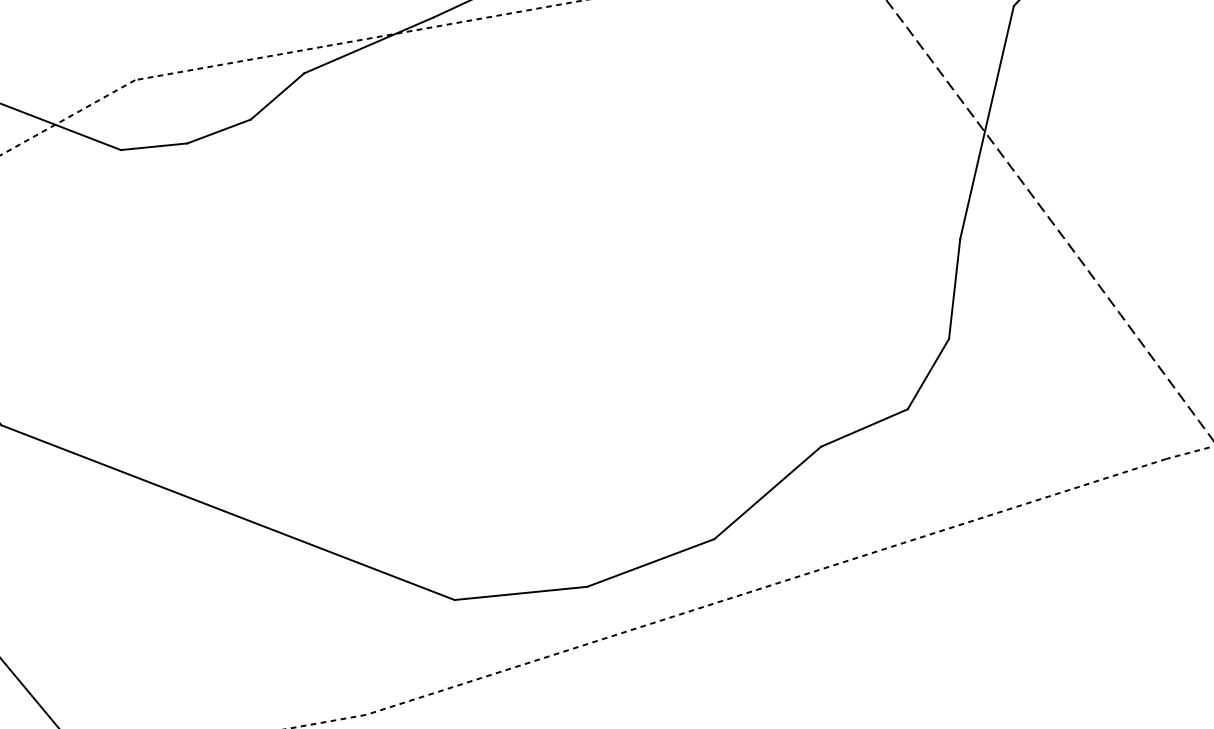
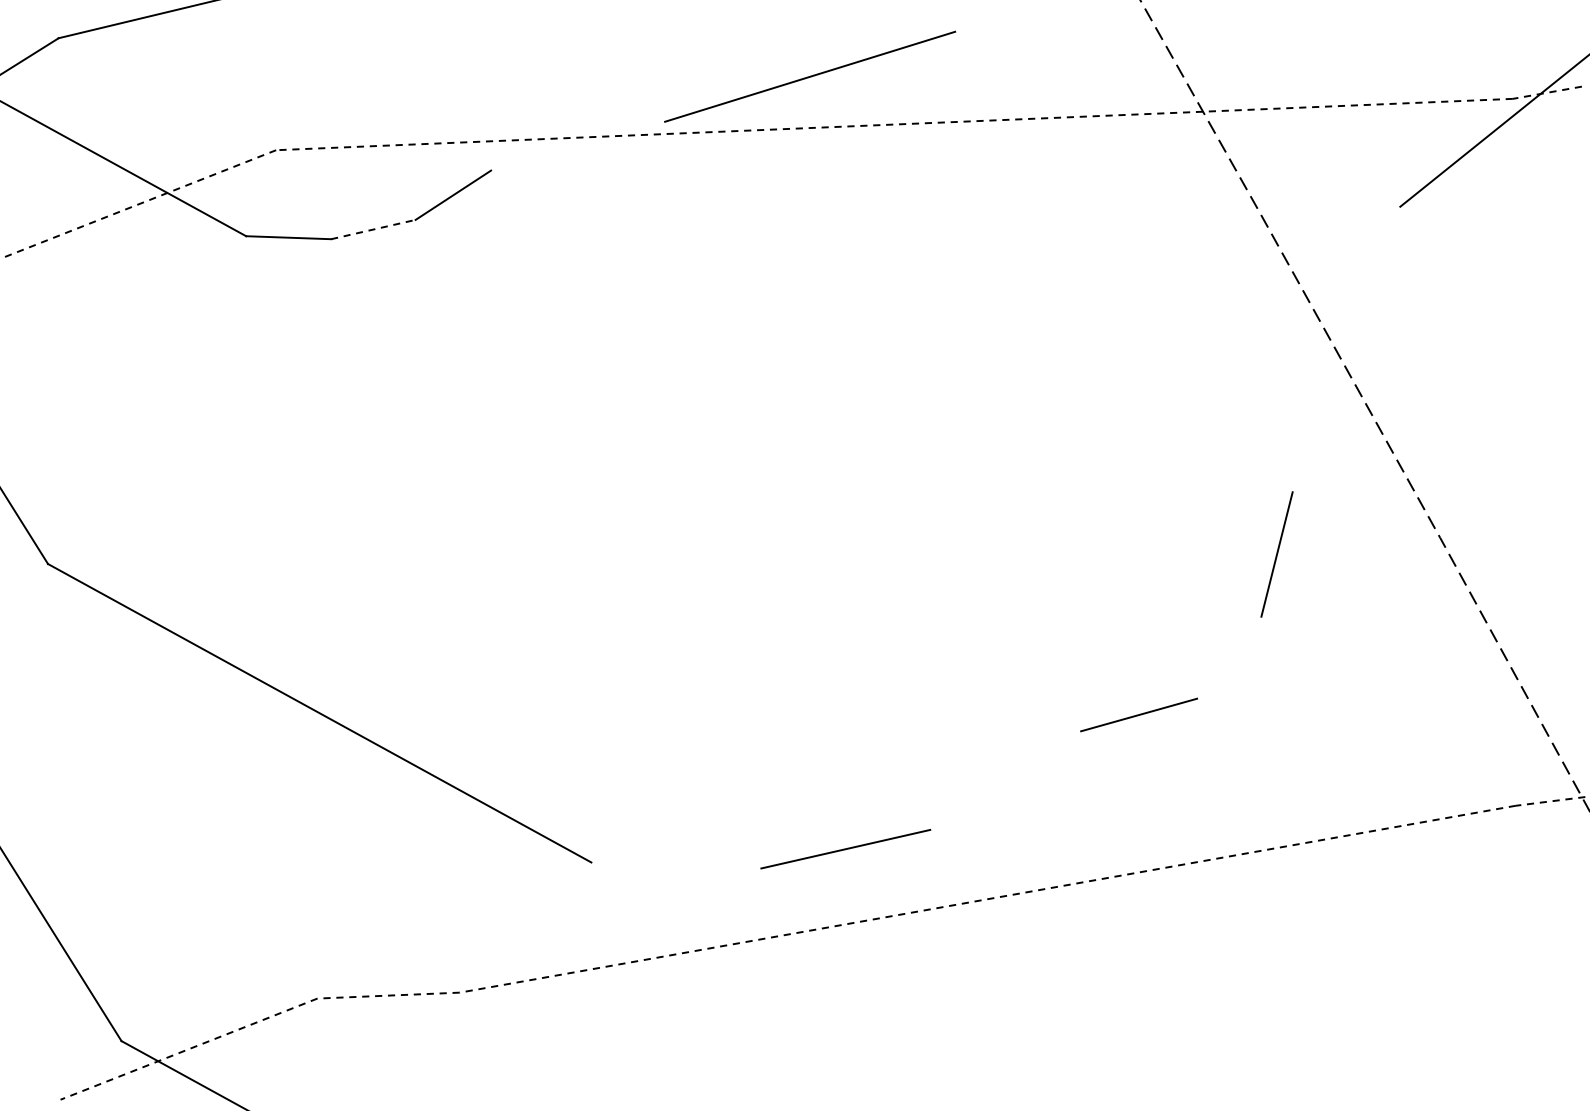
line: (369, 44) -> (578, 145), removed
line: (987, 122) -> (1346, 349), removed
line: (219, 131) -> (373, 229), solid -> dashed
line: (928, 373) -> (1229, 657), removed
line: (767, 492) -> (1005, 780), removed
line: (521, 593) -> (676, 865), removed

